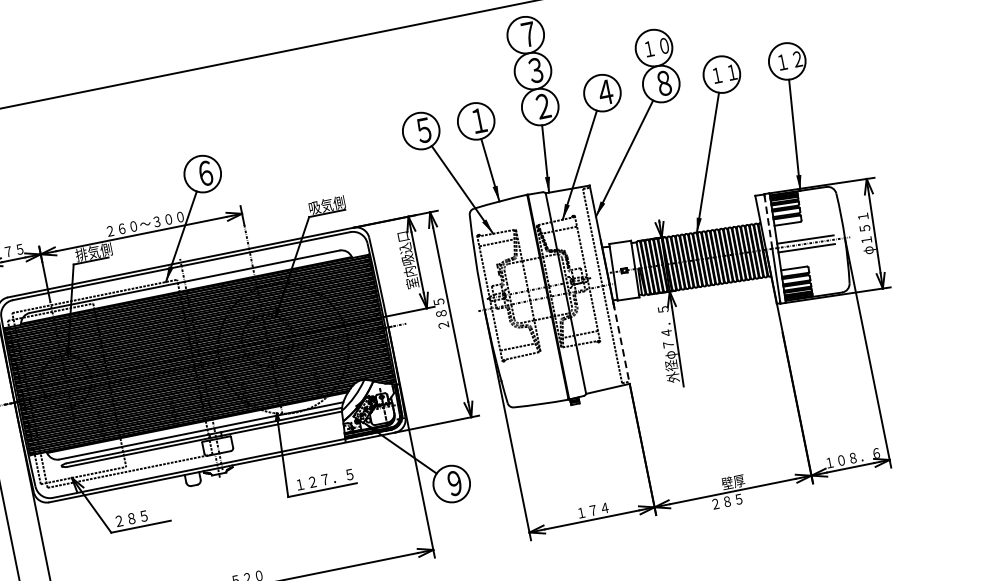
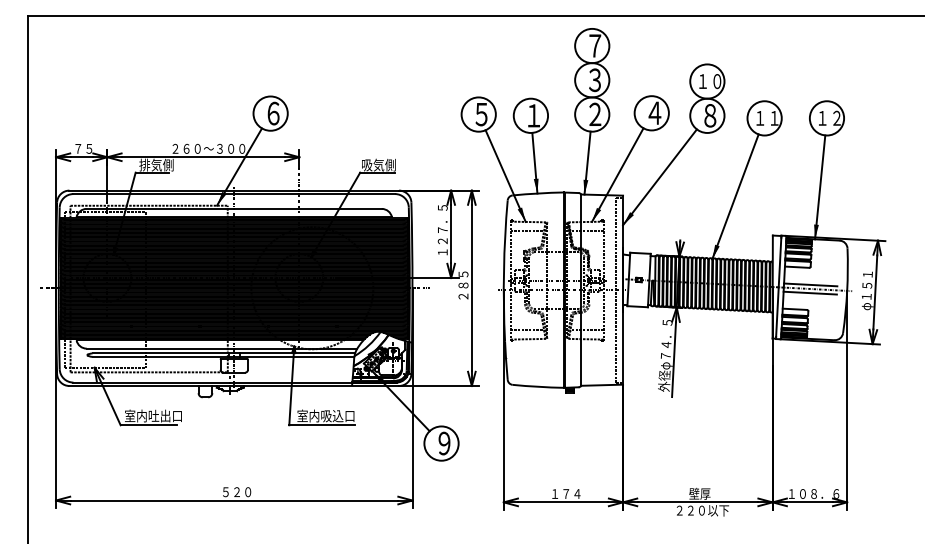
line: (768, 221) -> (780, 261), dashed -> solid
text: (407, 260) -> (442, 230), 室内吸込口 -> １２７．５
line: (622, 343) -> (623, 346), dashed -> solid
text: (324, 479) -> (325, 415), １２７．５ -> 室内吸込口
text: (745, 497) -> (708, 510), ２８５ -> ２２０以下
text: (143, 515) -> (153, 415), ２８５ -> 室内吐出口

